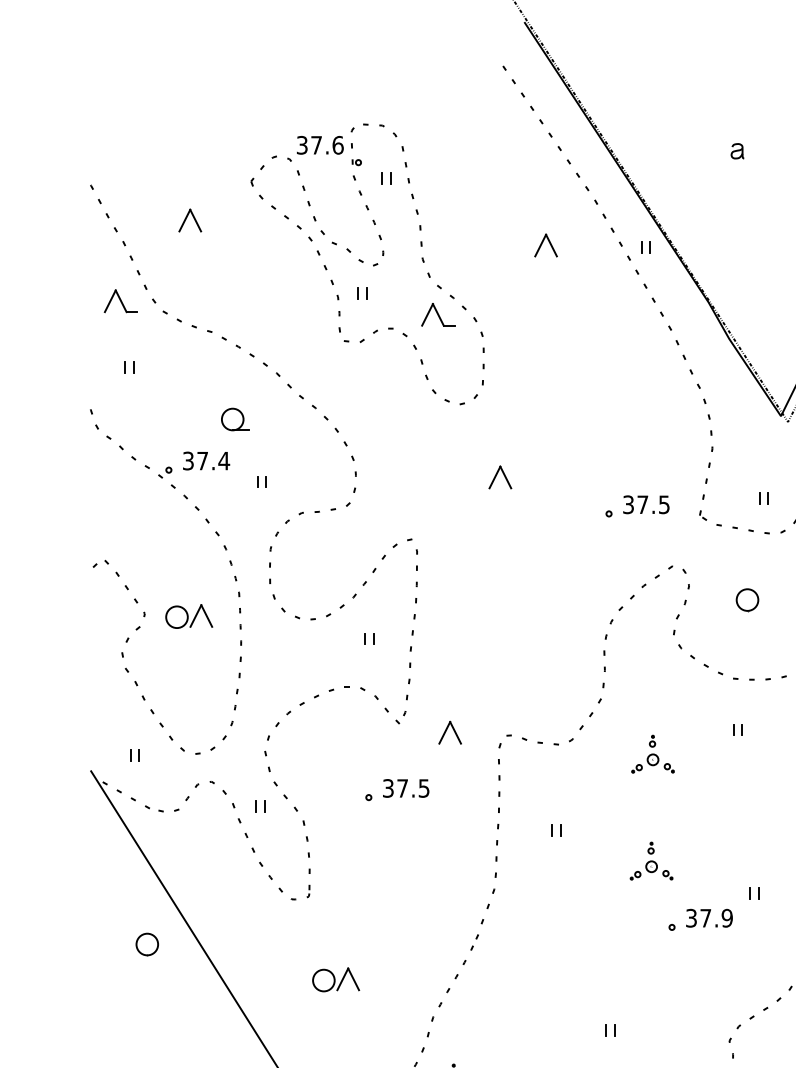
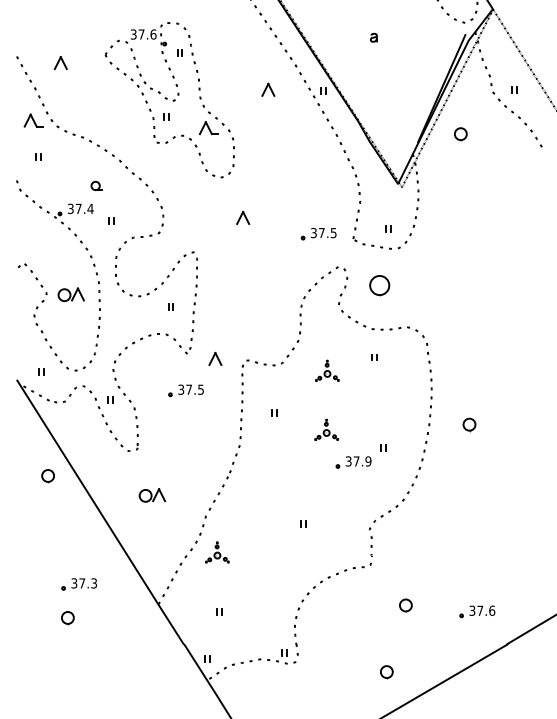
part: (189, 221) -> (60, 63), moved
part: (234, 418) -> (96, 185), size x0.7
part: (747, 599) -> (379, 285), size x1.6

